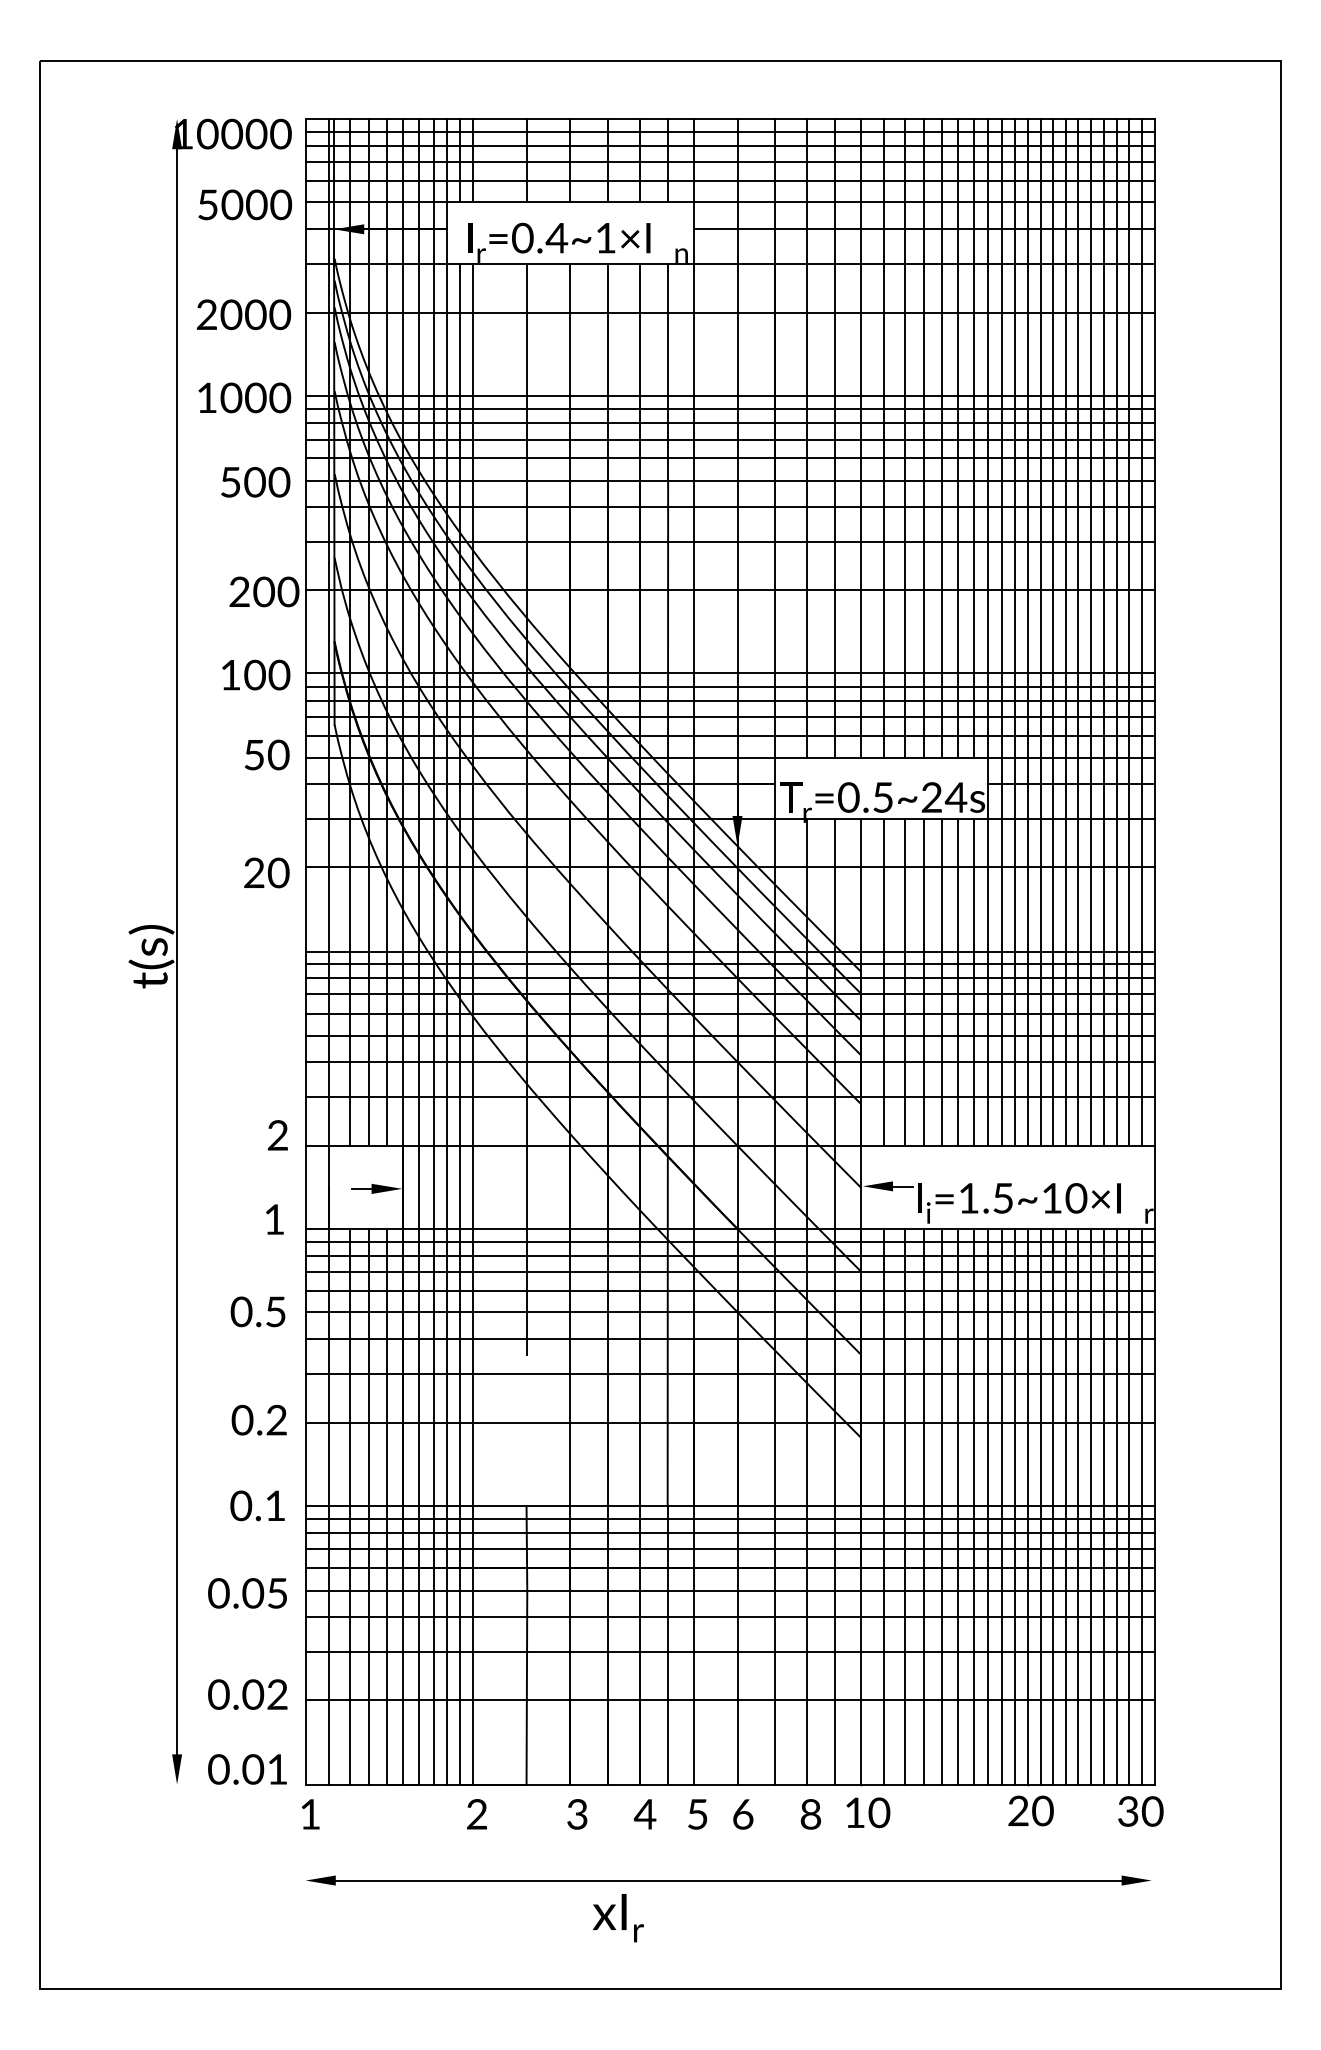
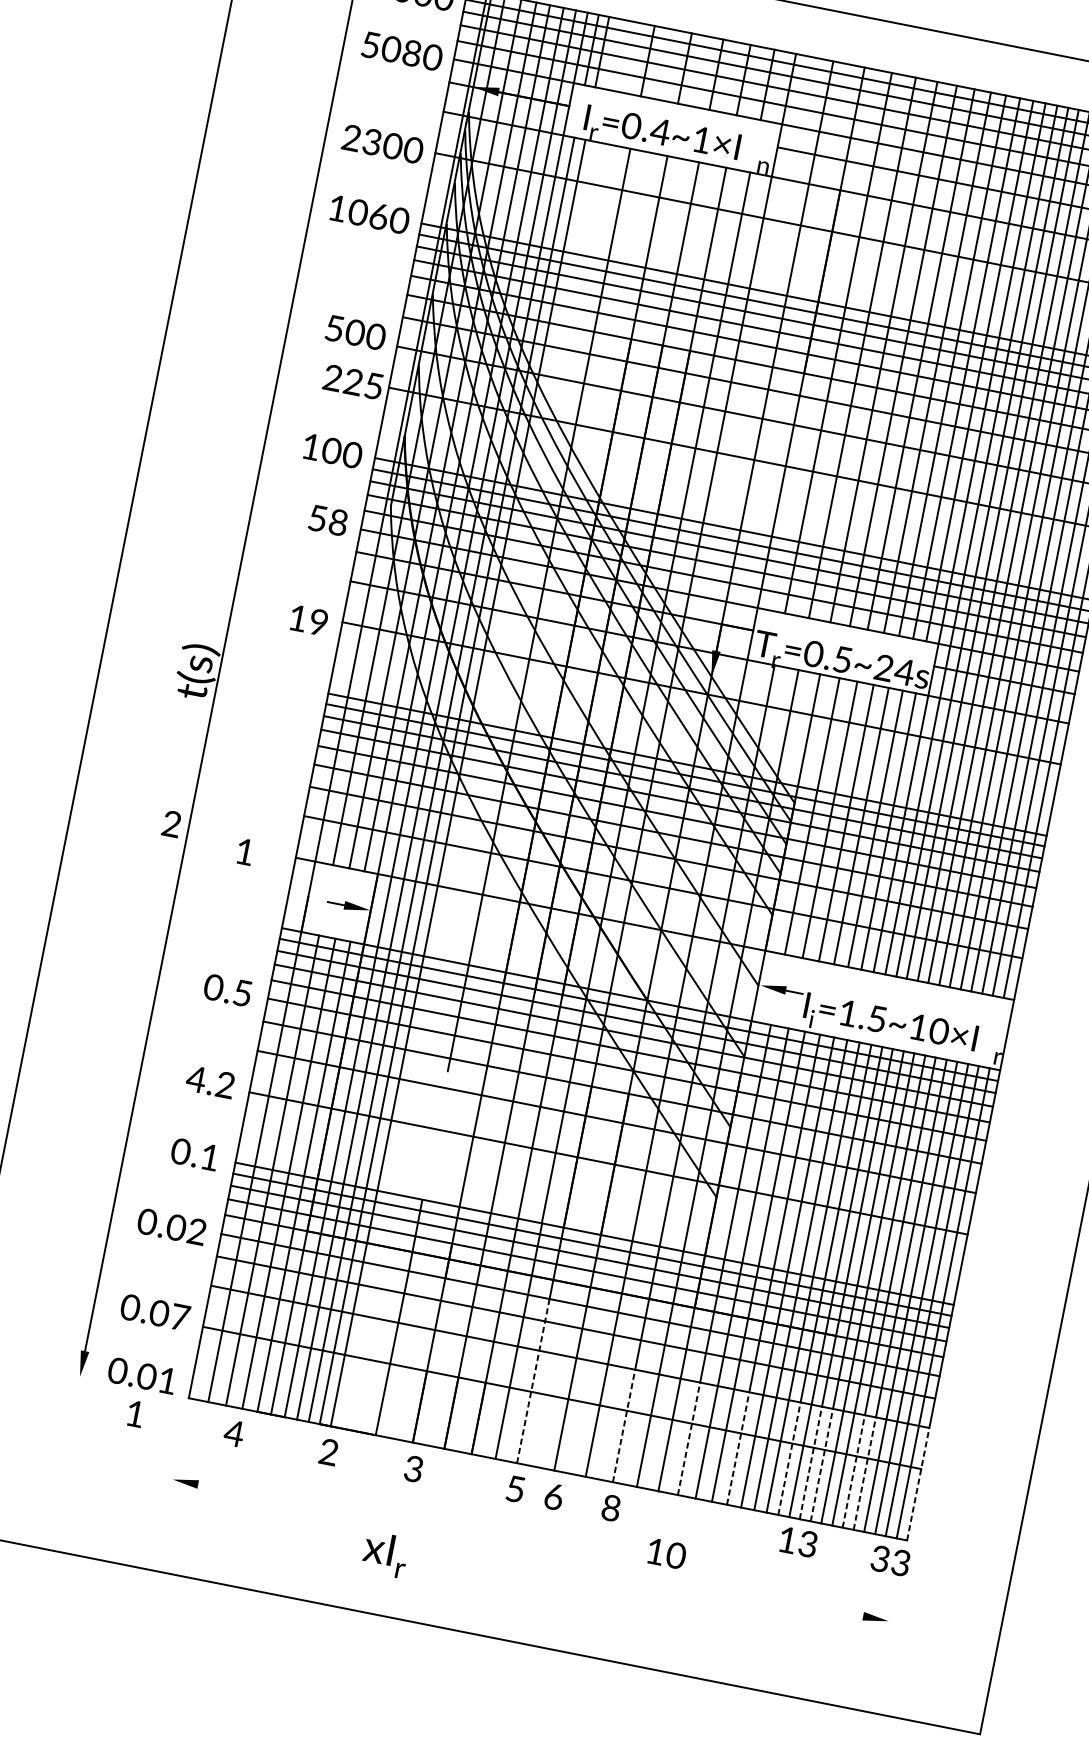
text: (256, 204) -> (411, 53), 5000 -> 5080
text: (231, 314) -> (372, 141), 2000 -> 2300
text: (255, 397) -> (378, 216), 1000 -> 1060
text: (255, 482) -> (355, 332), moved
text: (276, 591) -> (364, 383), 200 -> 225
text: (278, 755) -> (338, 522), 50 -> 58
text: (266, 872) -> (308, 619), 20 -> 19
text: (277, 1135) -> (171, 824), moved
text: (274, 1219) -> (245, 851), moved
text: (242, 1419) -> (196, 1078), 0.2 -> 4.2
text: (277, 1593) -> (197, 1231), 0.05 -> 0.02
line: (693, 1687) -> (533, 1381), solid -> dashed
text: (277, 1694) -> (180, 1317), 0.02 -> 0.07
line: (806, 1717) -> (623, 1425), solid -> dashed
line: (883, 1717) -> (689, 1438), solid -> dashed
line: (941, 1717) -> (738, 1448), solid -> dashed
line: (1002, 1717) -> (789, 1458), solid -> dashed
line: (1027, 1717) -> (810, 1462), solid -> dashed
line: (1040, 1717) -> (821, 1464), solid -> dashed
line: (1078, 1717) -> (854, 1471), solid -> dashed
line: (1091, 1717) -> (865, 1473), solid -> dashed
line: (1154, 1717) -> (918, 1483), solid -> dashed
text: (1030, 1810) -> (797, 1541), 20 -> 13
text: (1152, 1811) -> (900, 1562), 30 -> 33
text: (868, 1812) -> (667, 1553), moved
text: (310, 1814) -> (135, 1414), moved
text: (644, 1814) -> (233, 1433), moved
line: (728, 1880) -> (530, 1550), removed
text: (618, 1918) -> (385, 1554), moved

